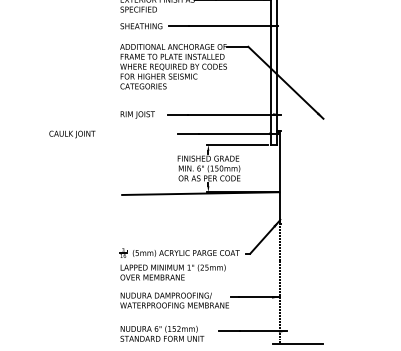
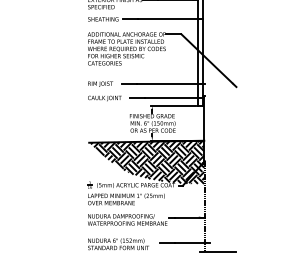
text: (71, 134) -> (104, 98), moved
hatch: (201, 220) -> (147, 161), added

